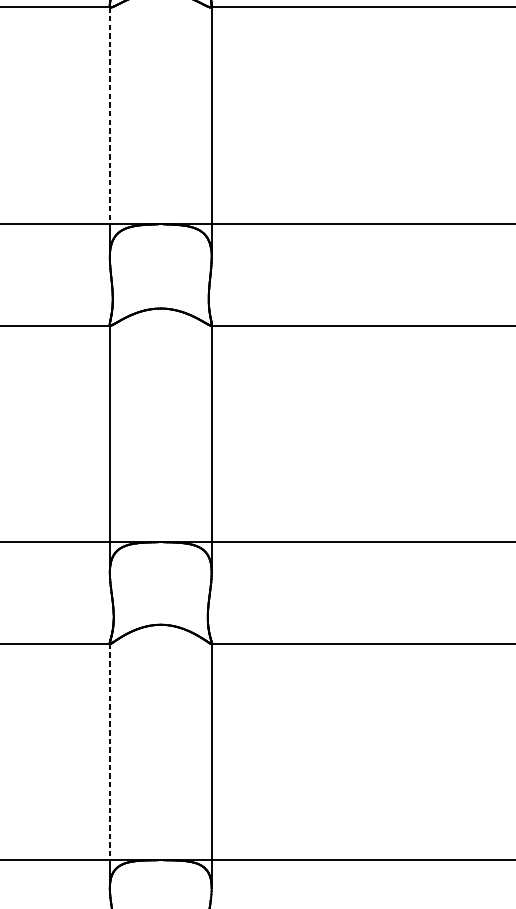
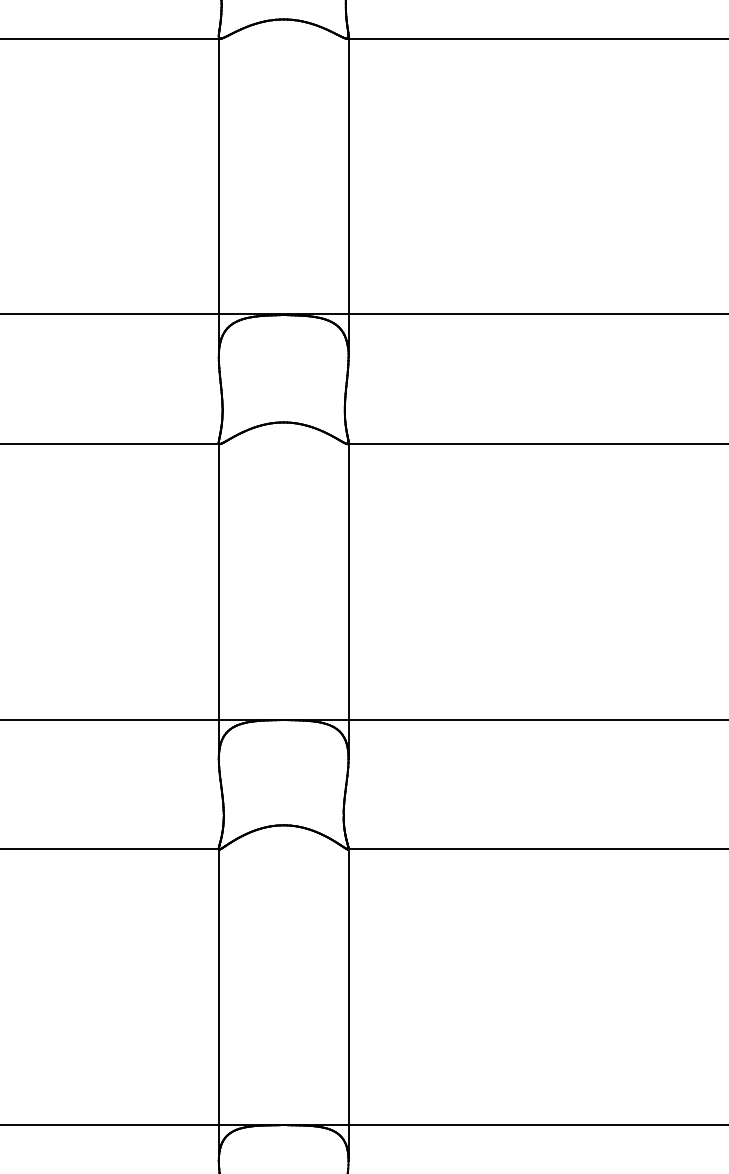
line: (109, 115) -> (218, 176), dashed -> solid
line: (109, 752) -> (218, 987), dashed -> solid

